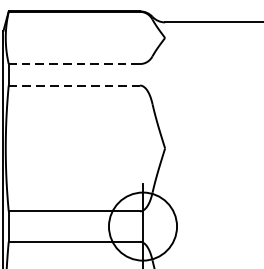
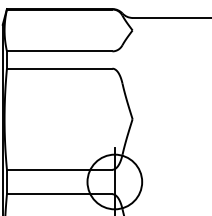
line: (74, 64) -> (59, 51), dashed -> solid
line: (74, 85) -> (59, 68), dashed -> solid

